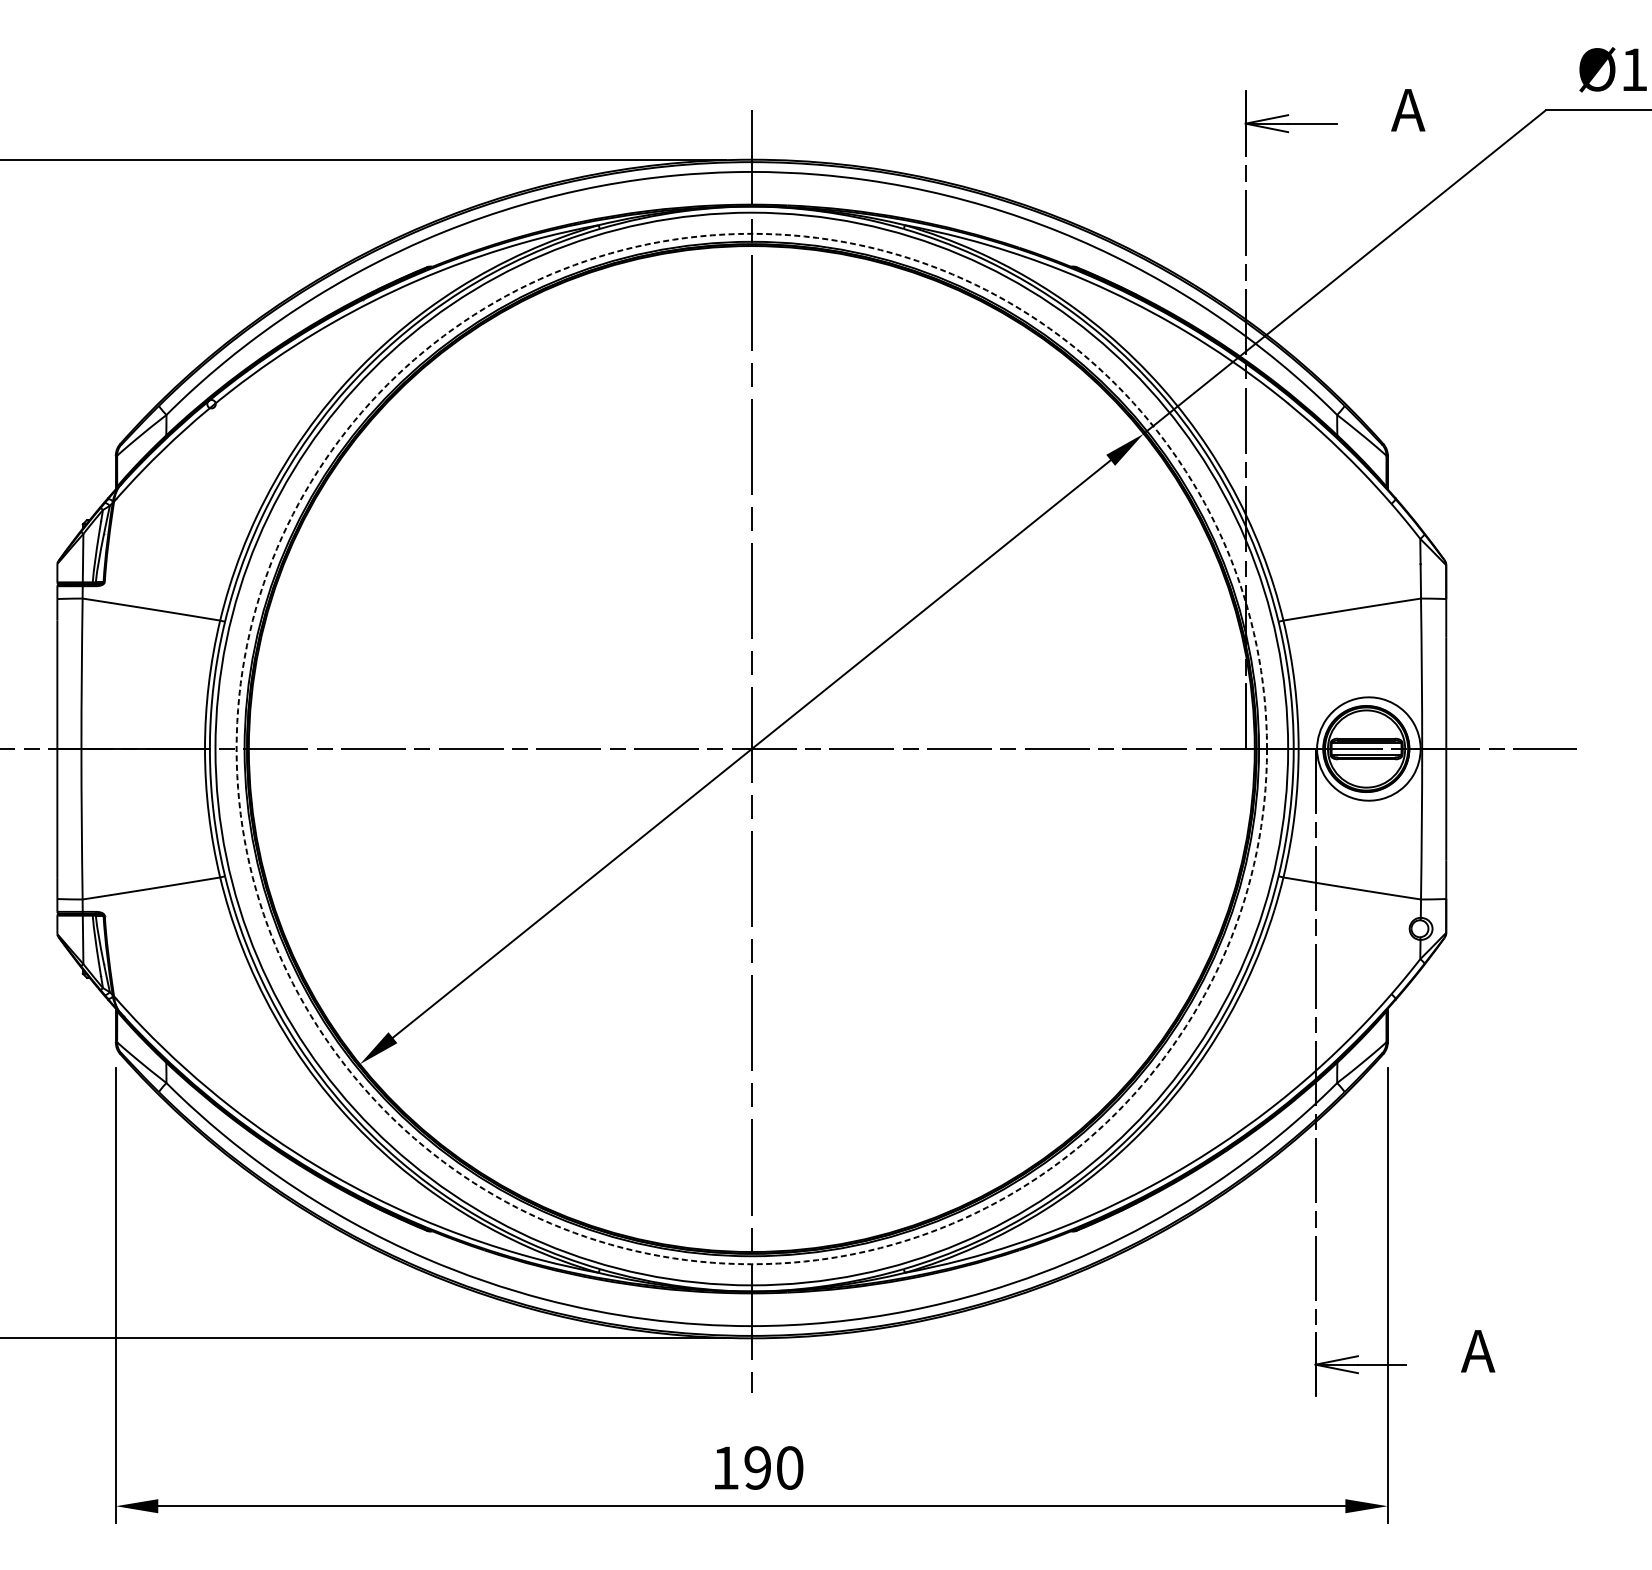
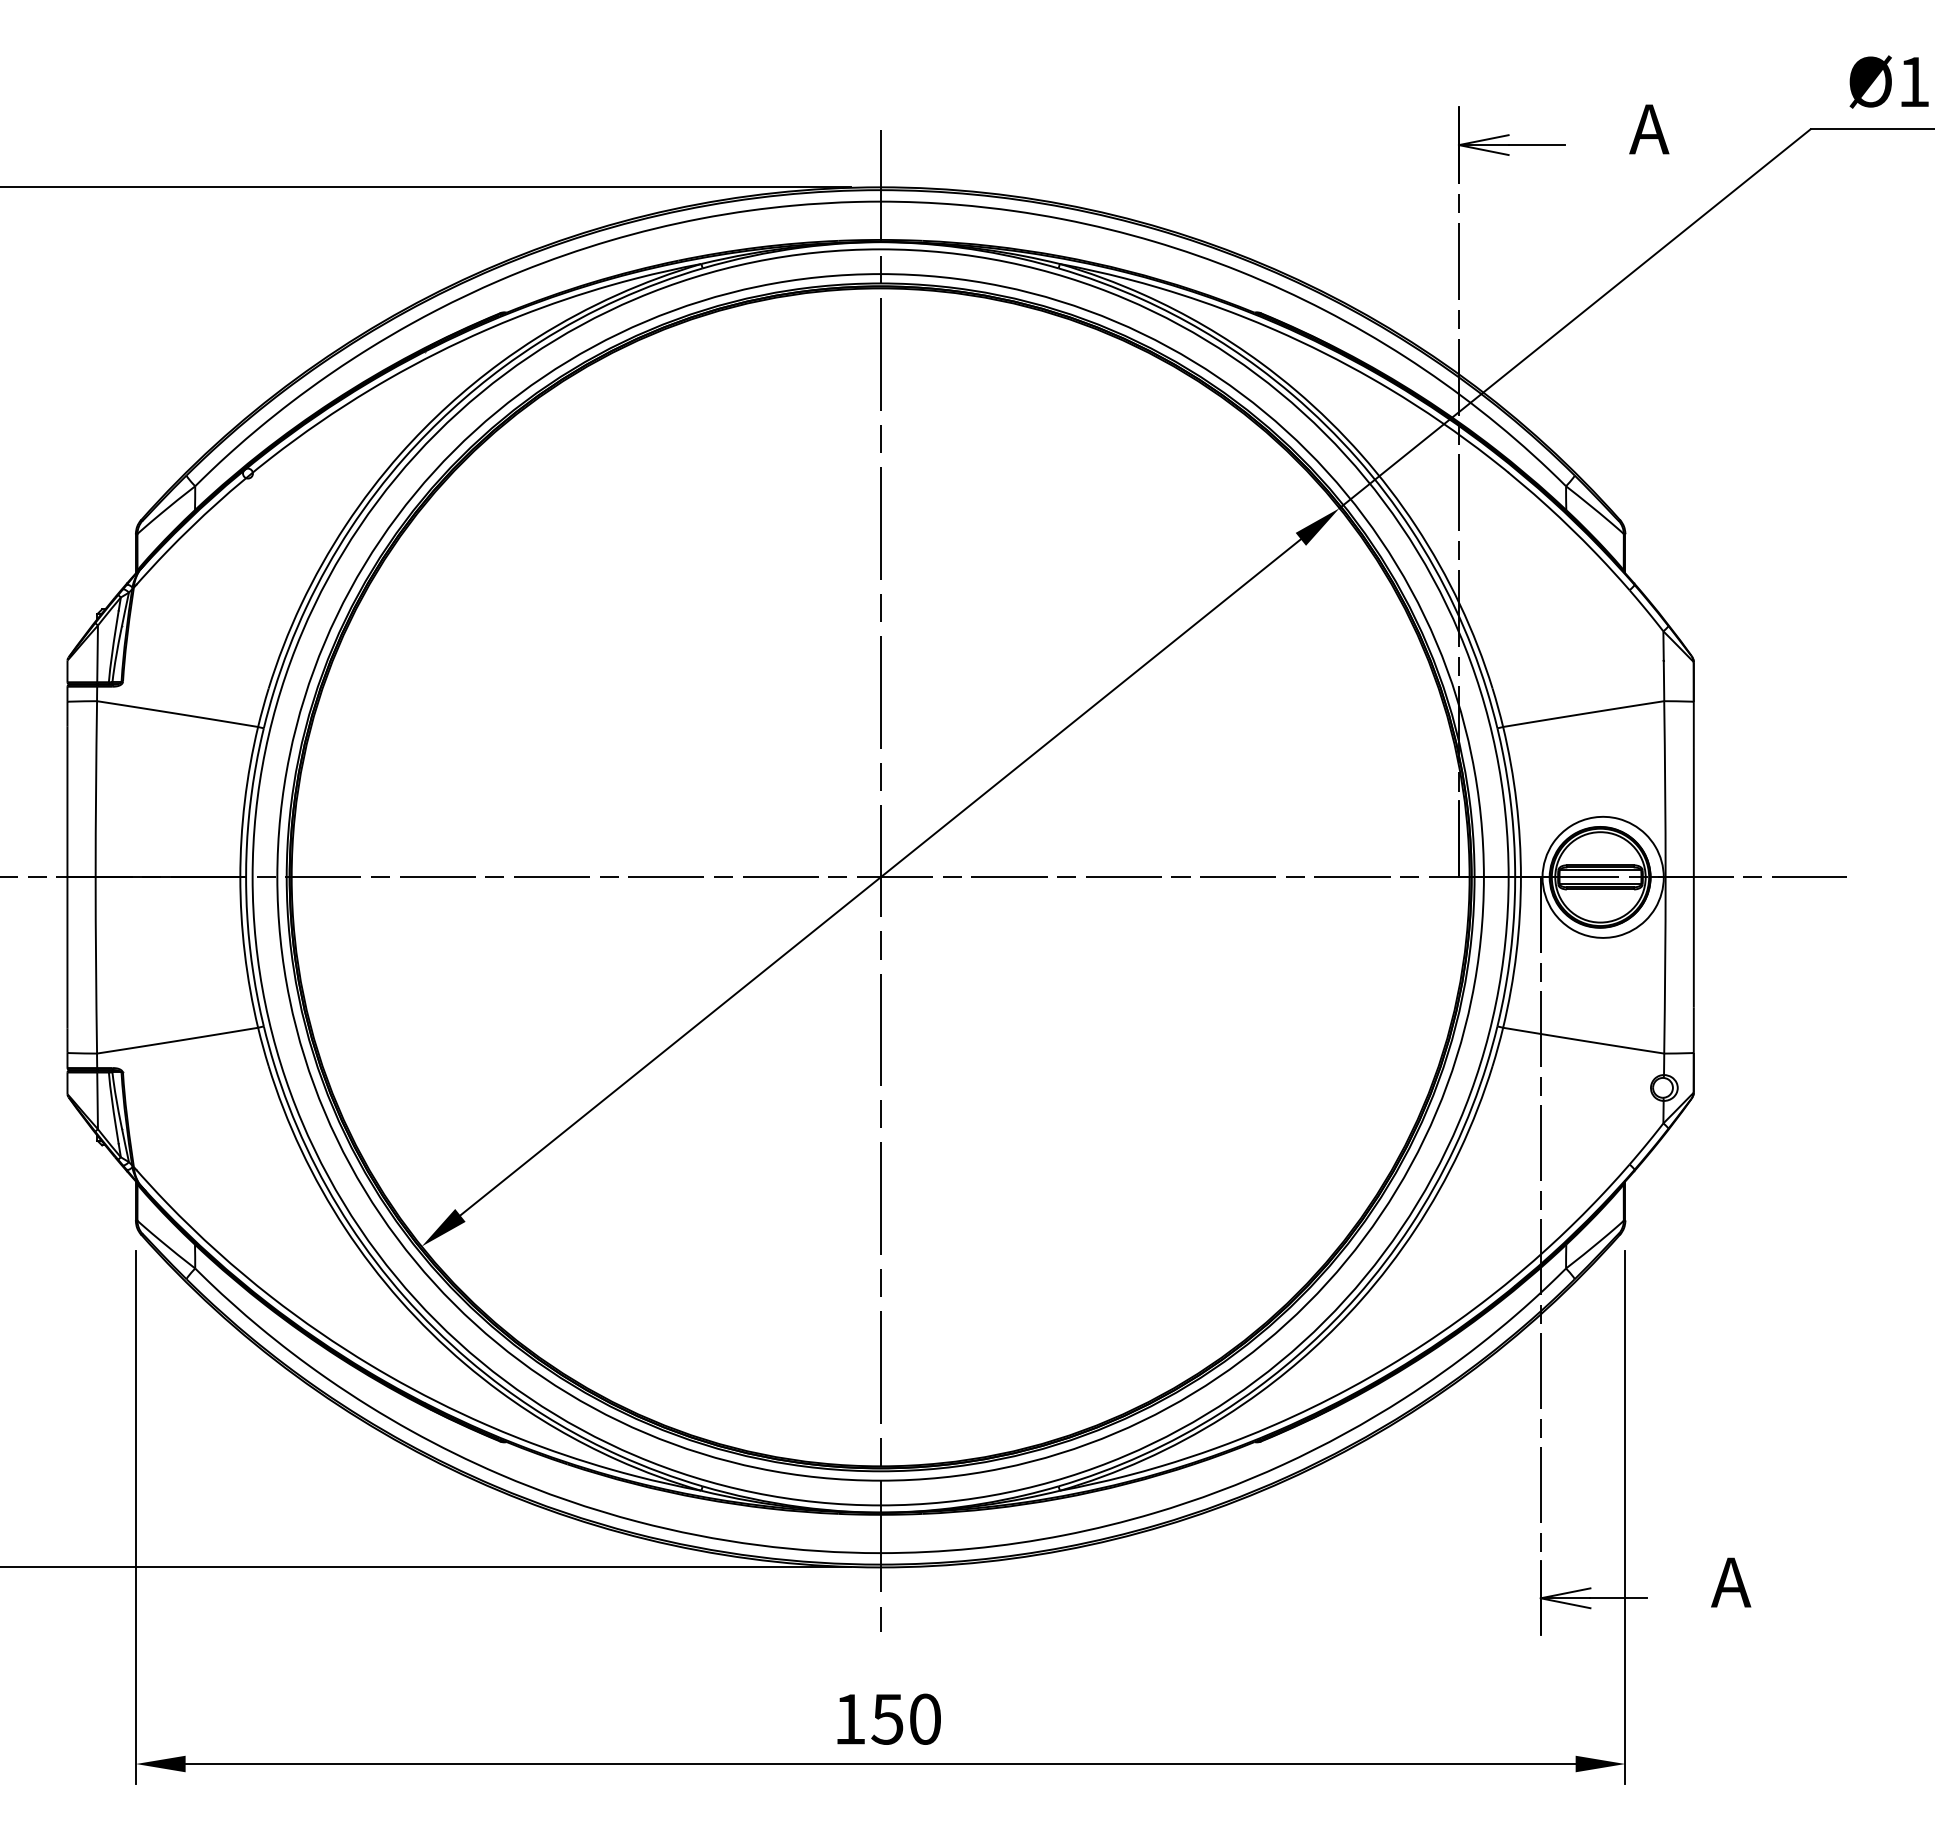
circle: (751, 749) -> (880, 877), dashed -> solid
text: (757, 1467) -> (887, 1718), 190 -> 150

